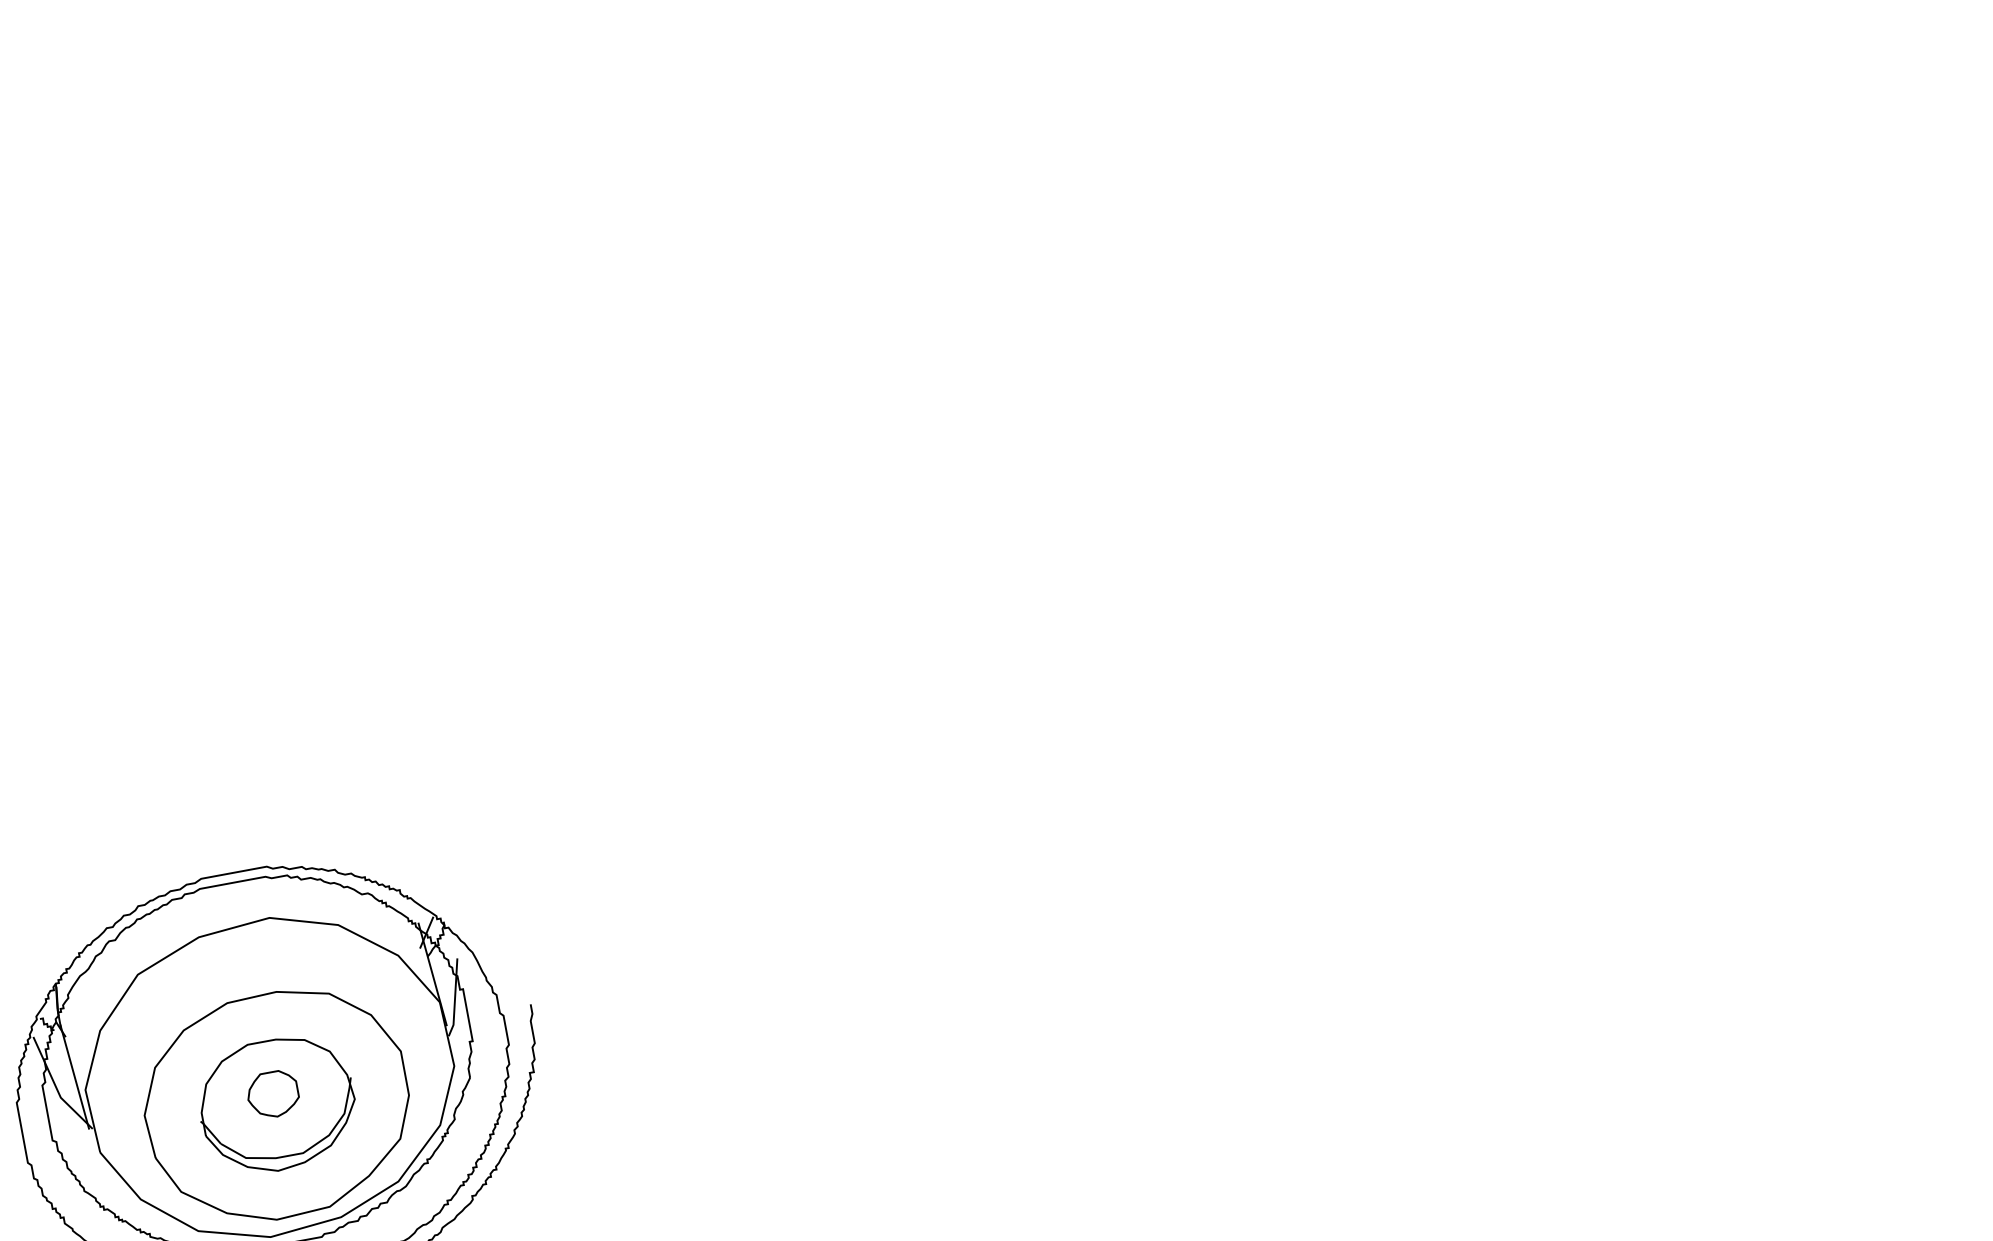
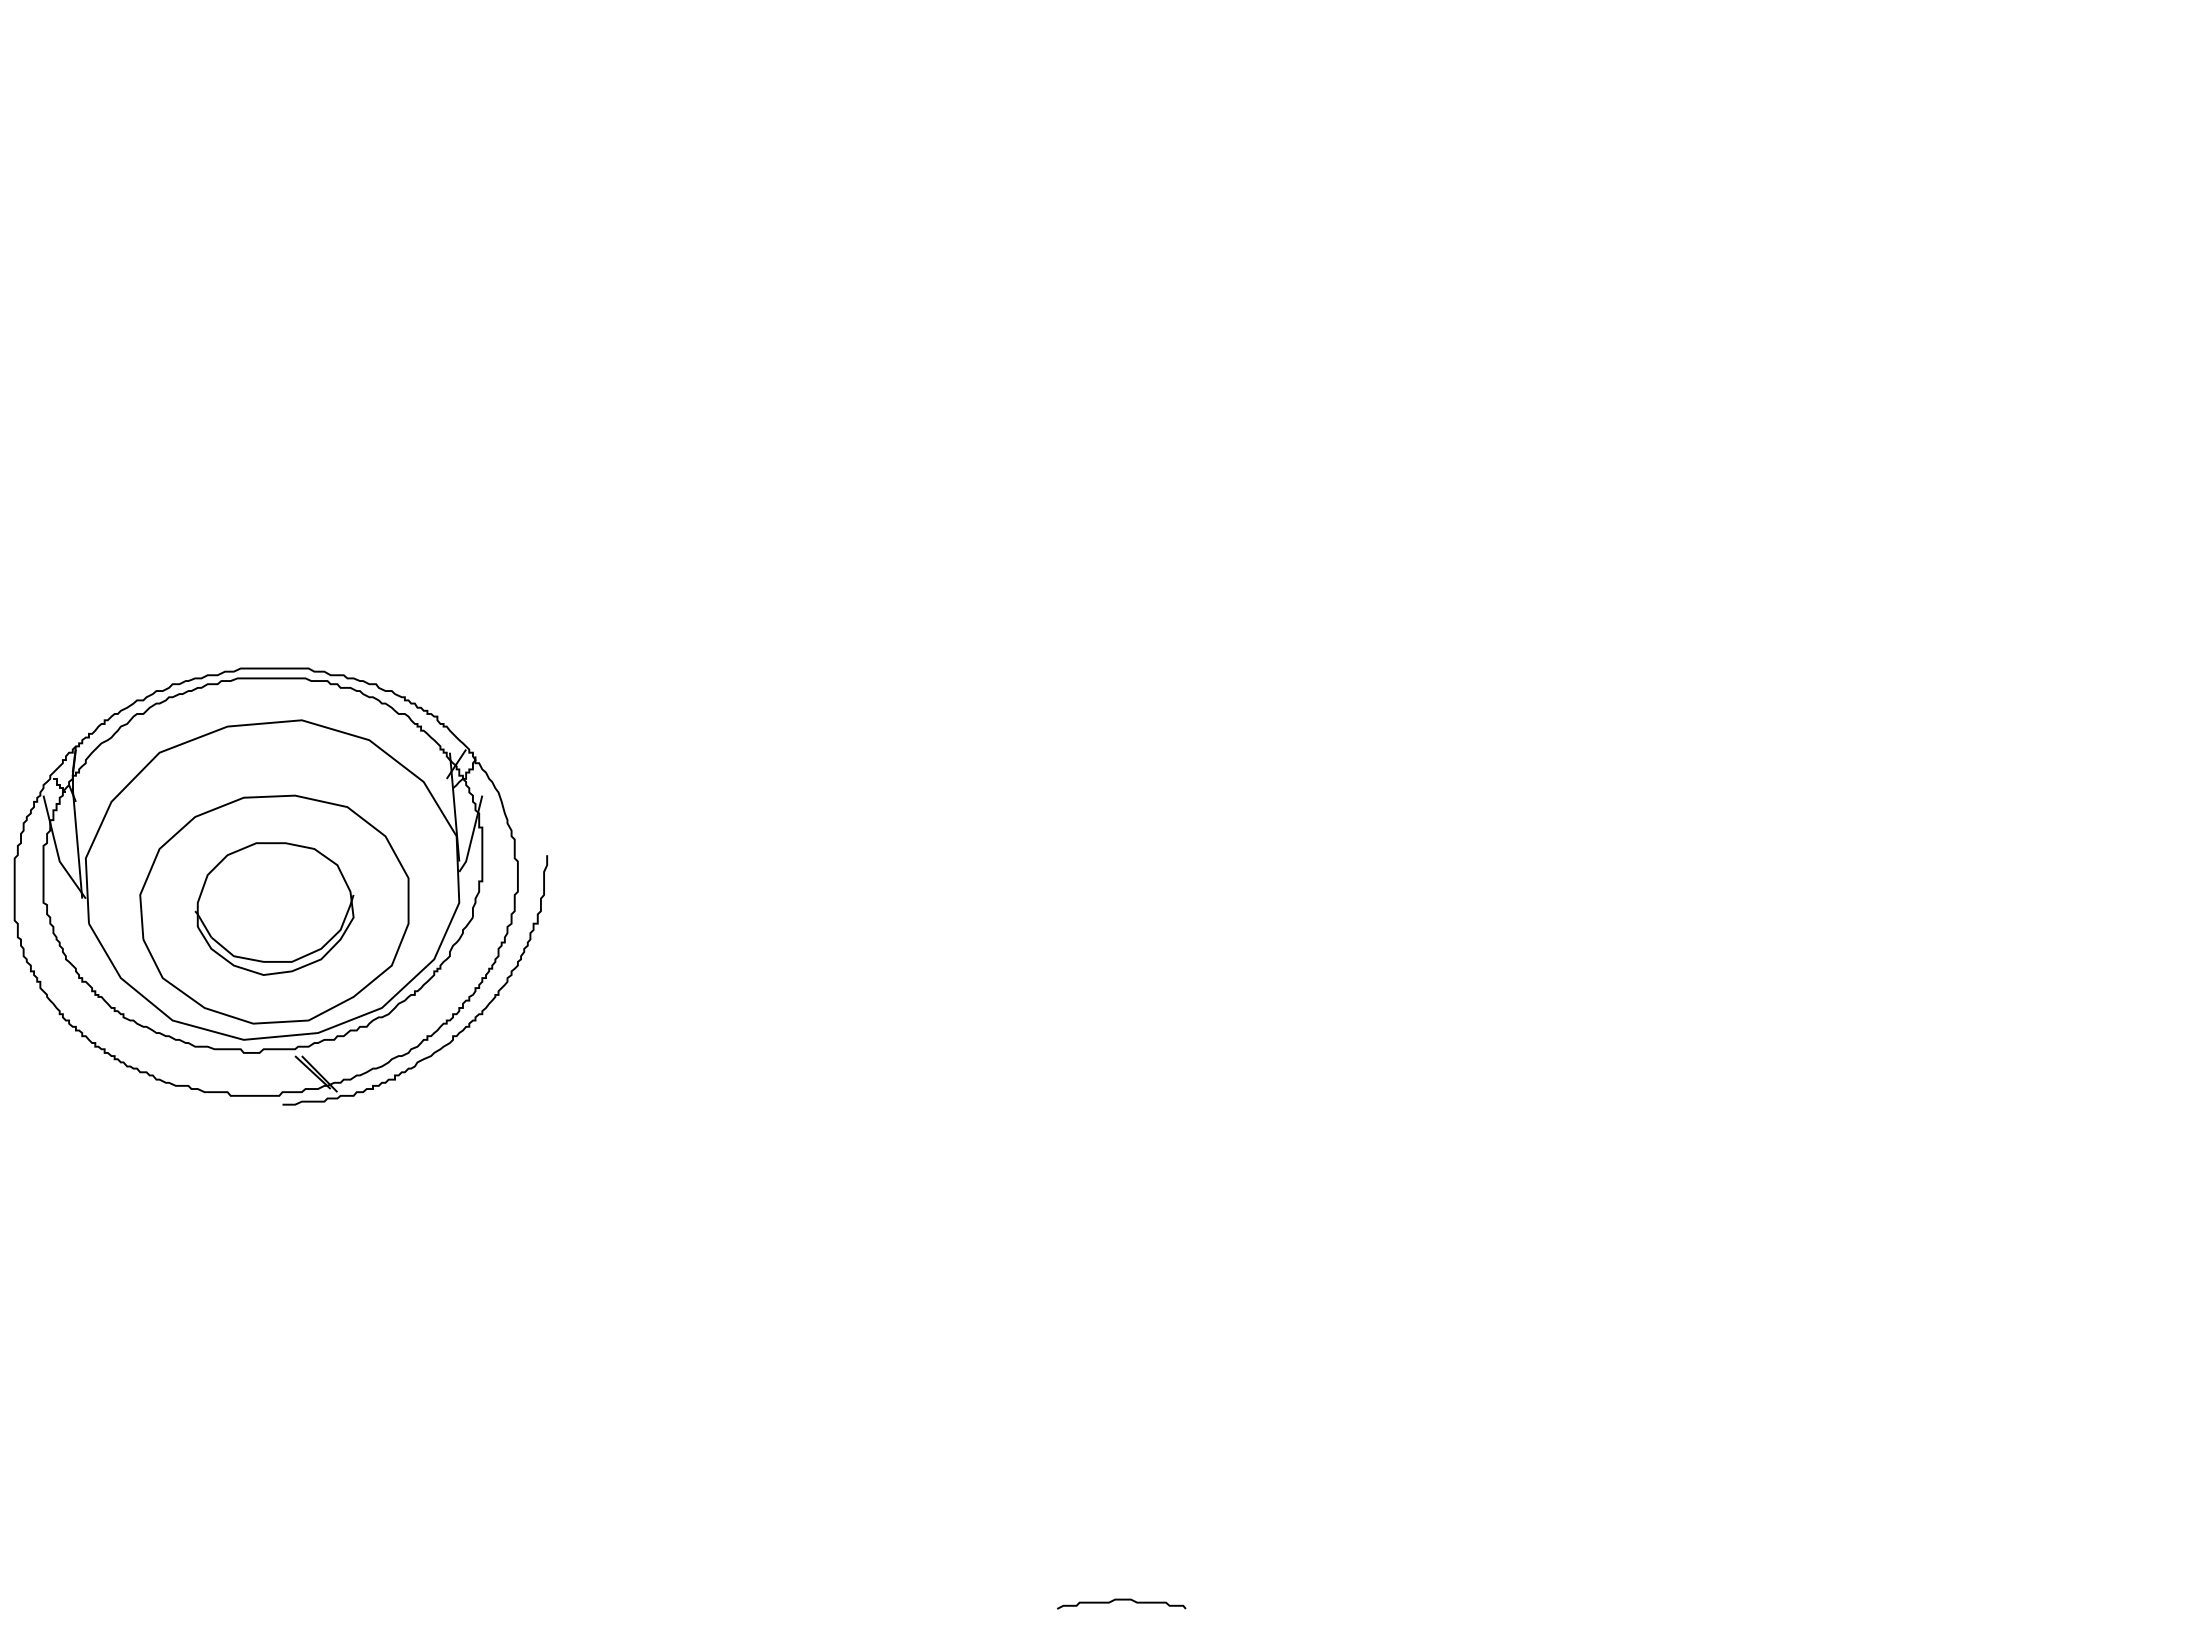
part: (272, 1094) -> (272, 897), removed

